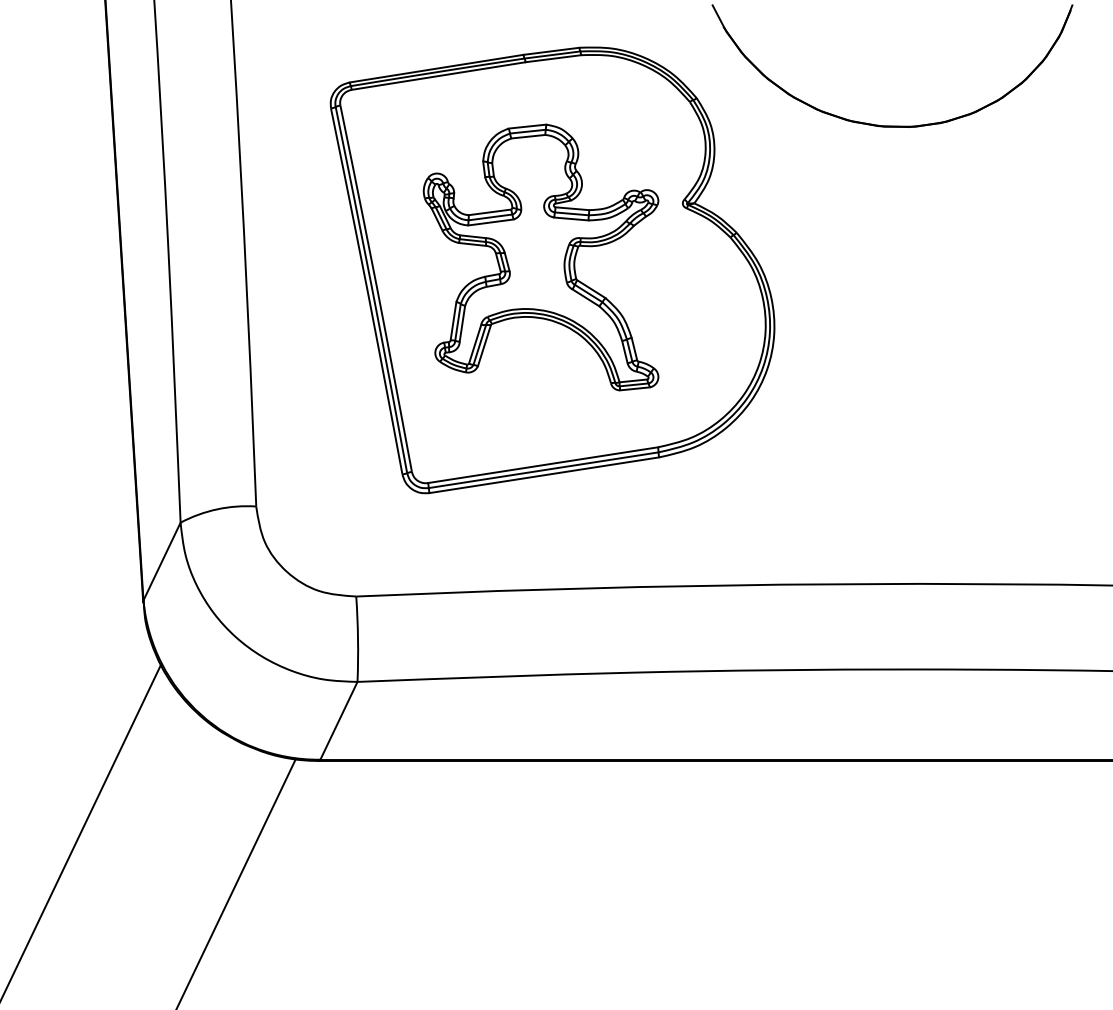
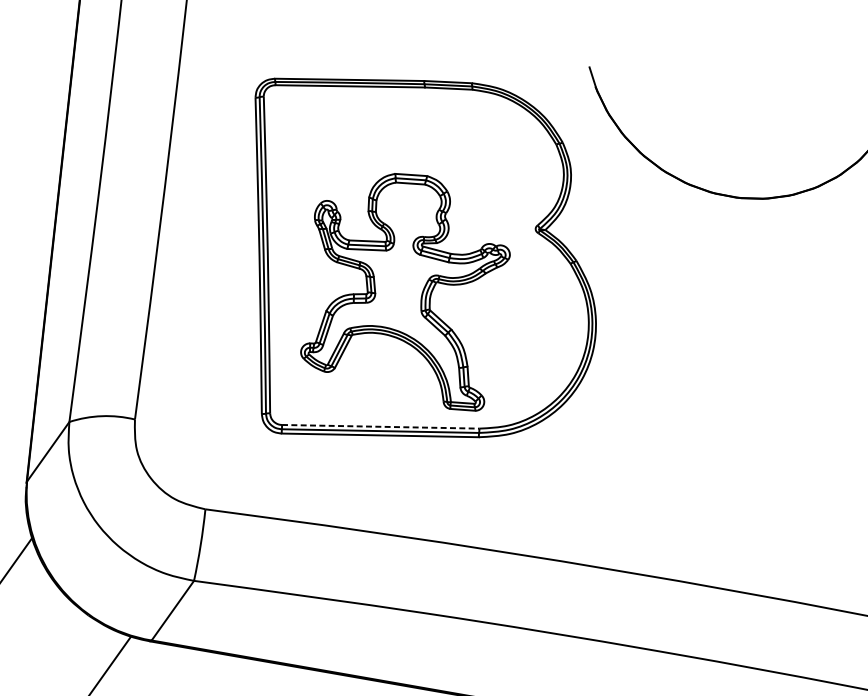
part: (540, 257) -> (403, 286), moved
line: (543, 465) -> (381, 427), solid -> dashed

